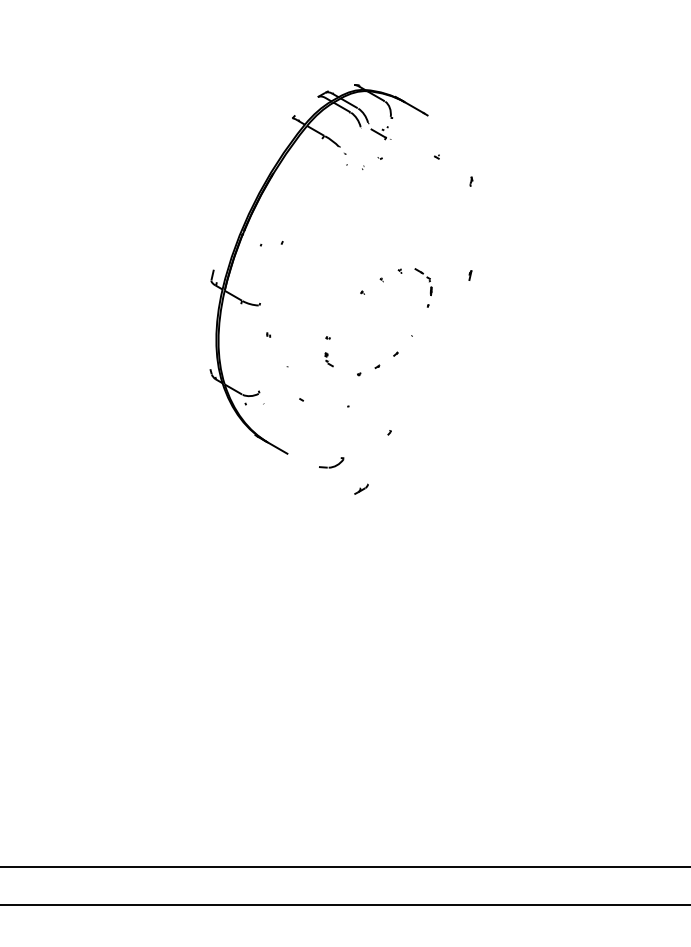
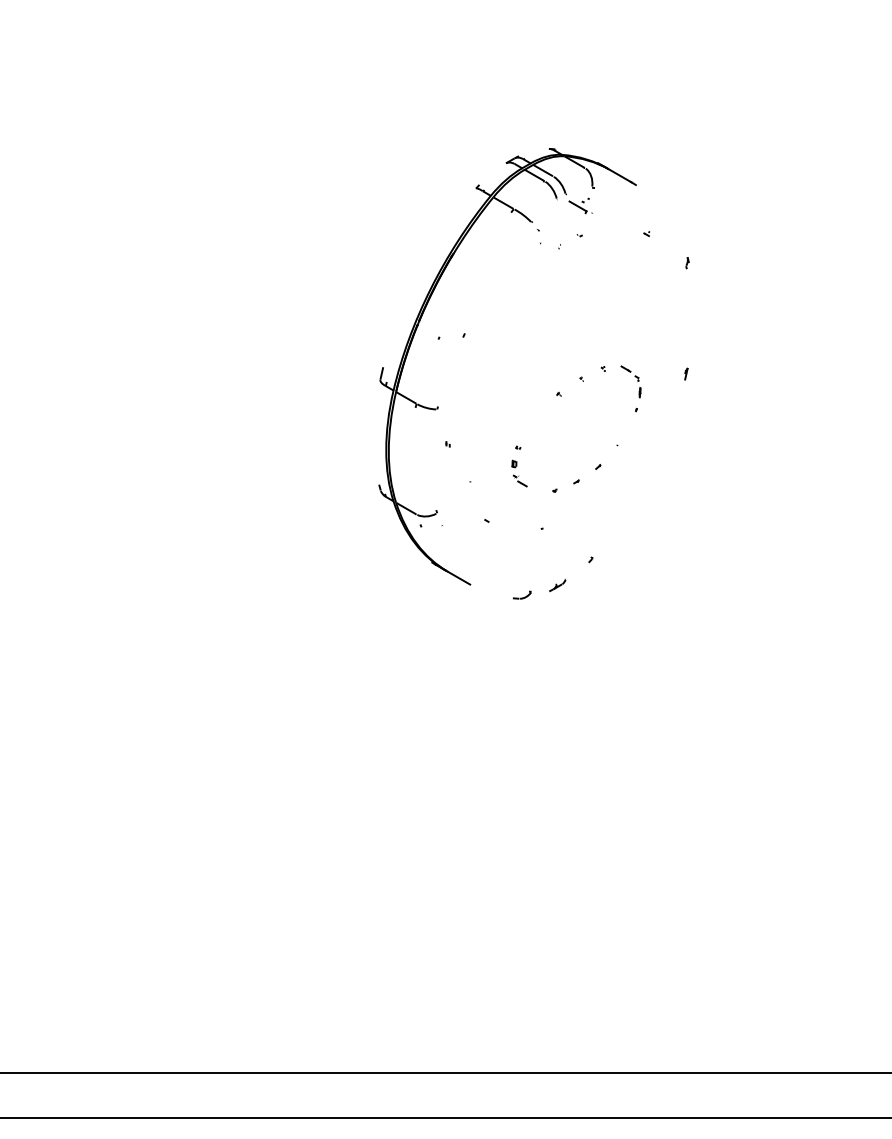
part: (329, 359) -> (519, 473), size x1.67
part: (330, 462) -> (521, 594), size x0.62
part: (361, 488) -> (557, 584), moved

